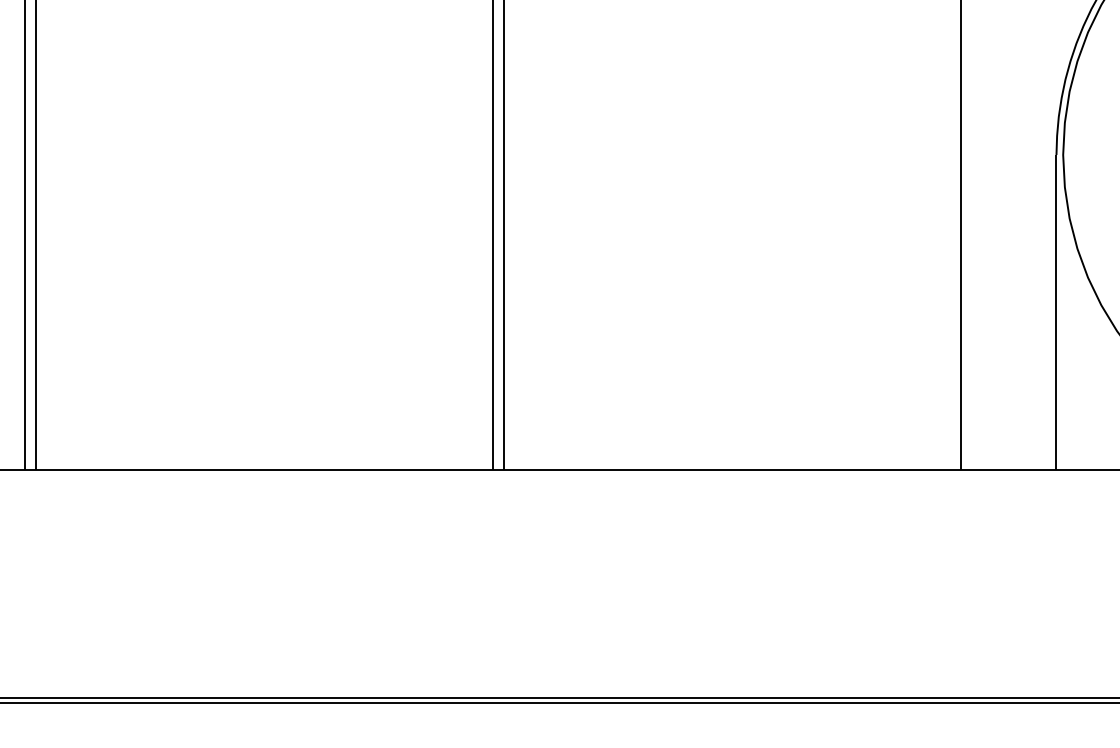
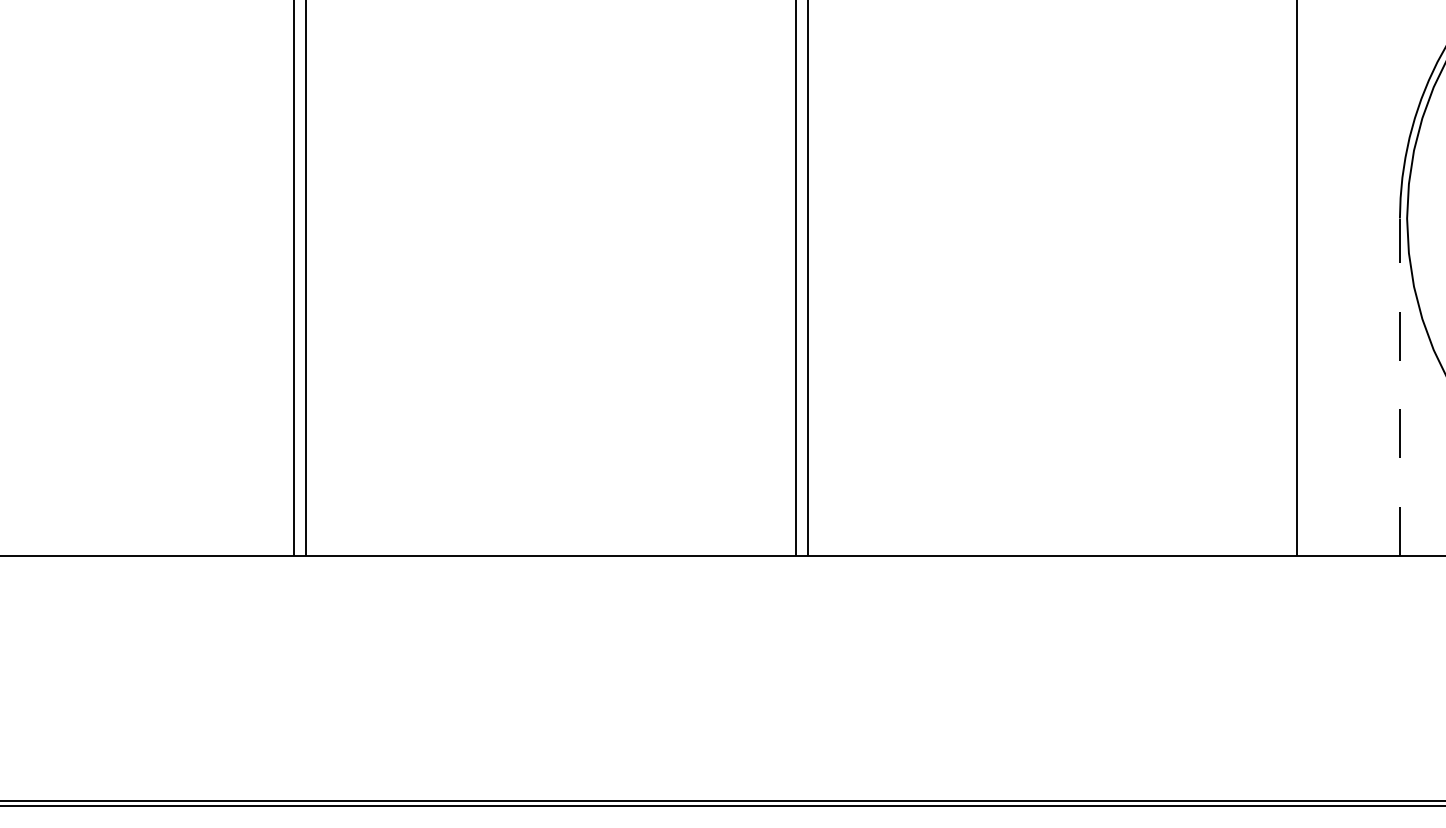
line: (1056, 312) -> (1399, 387), solid -> dashed

